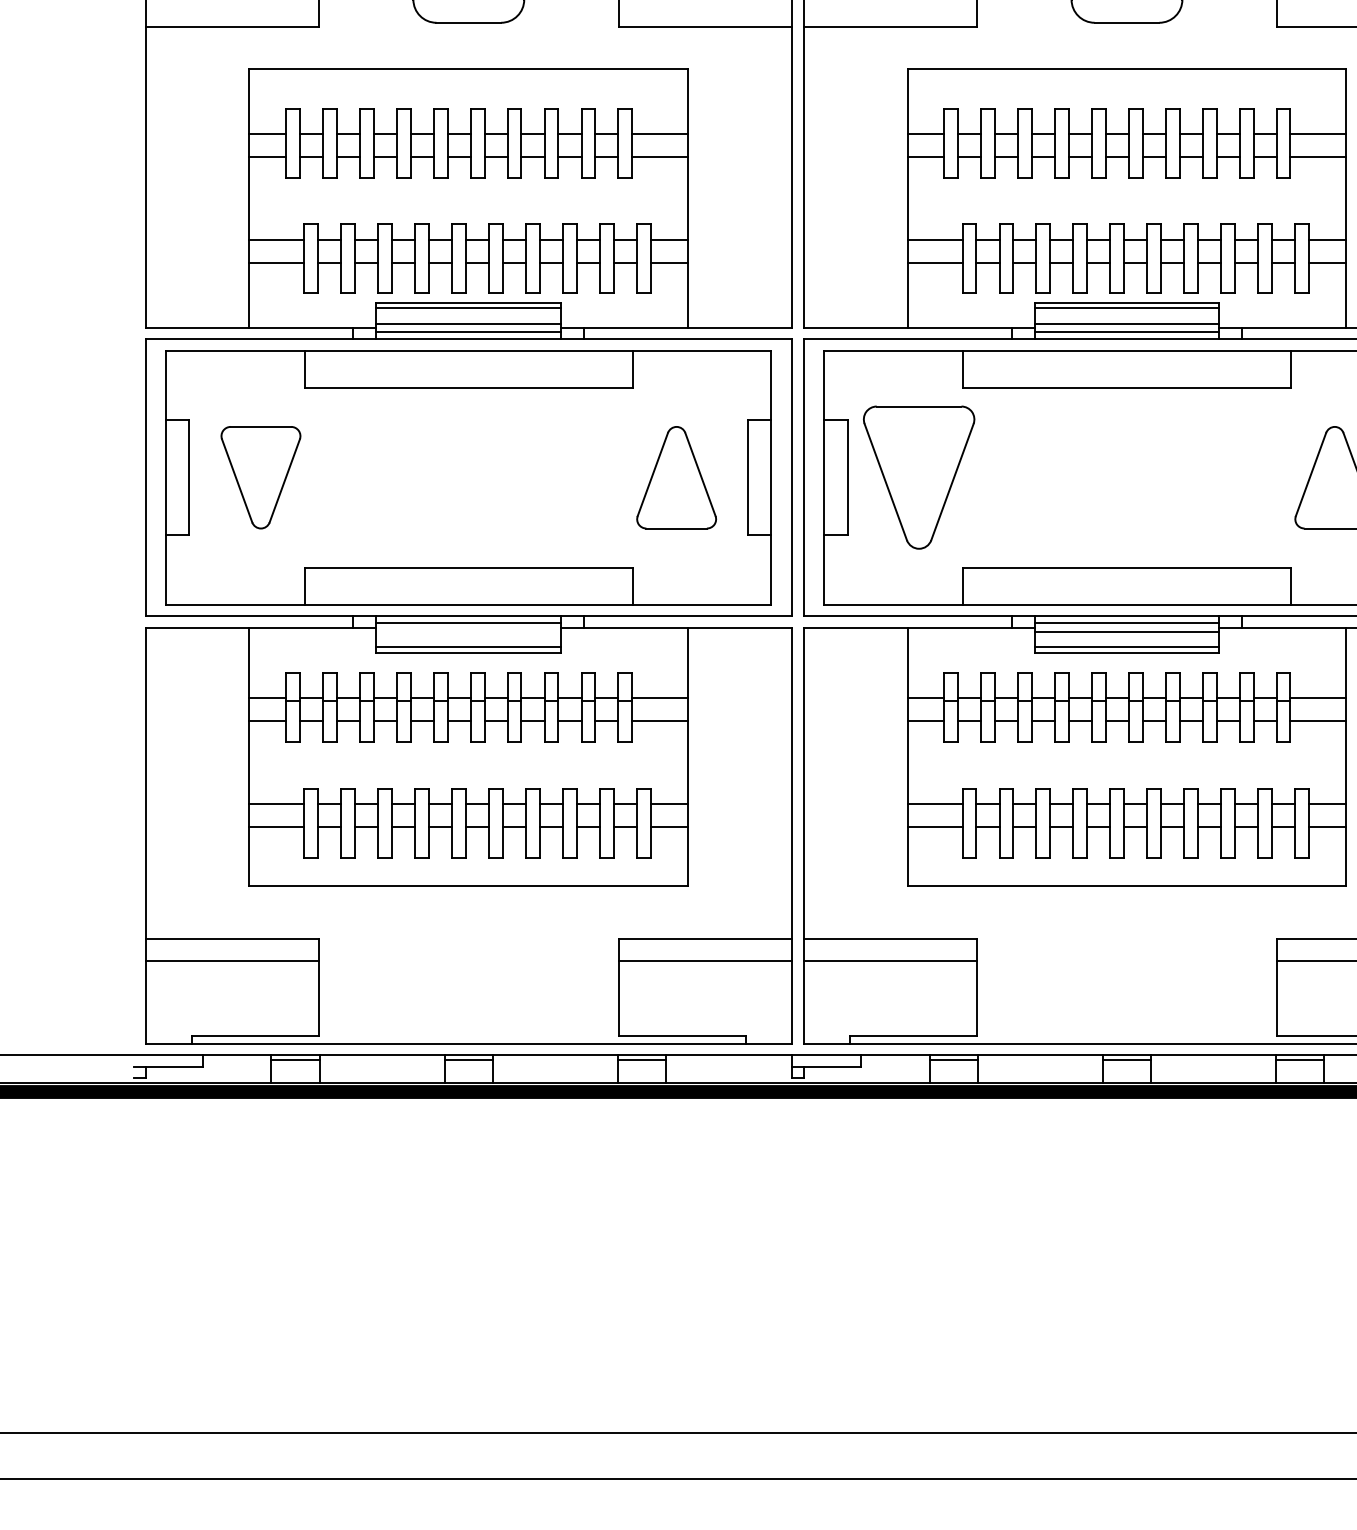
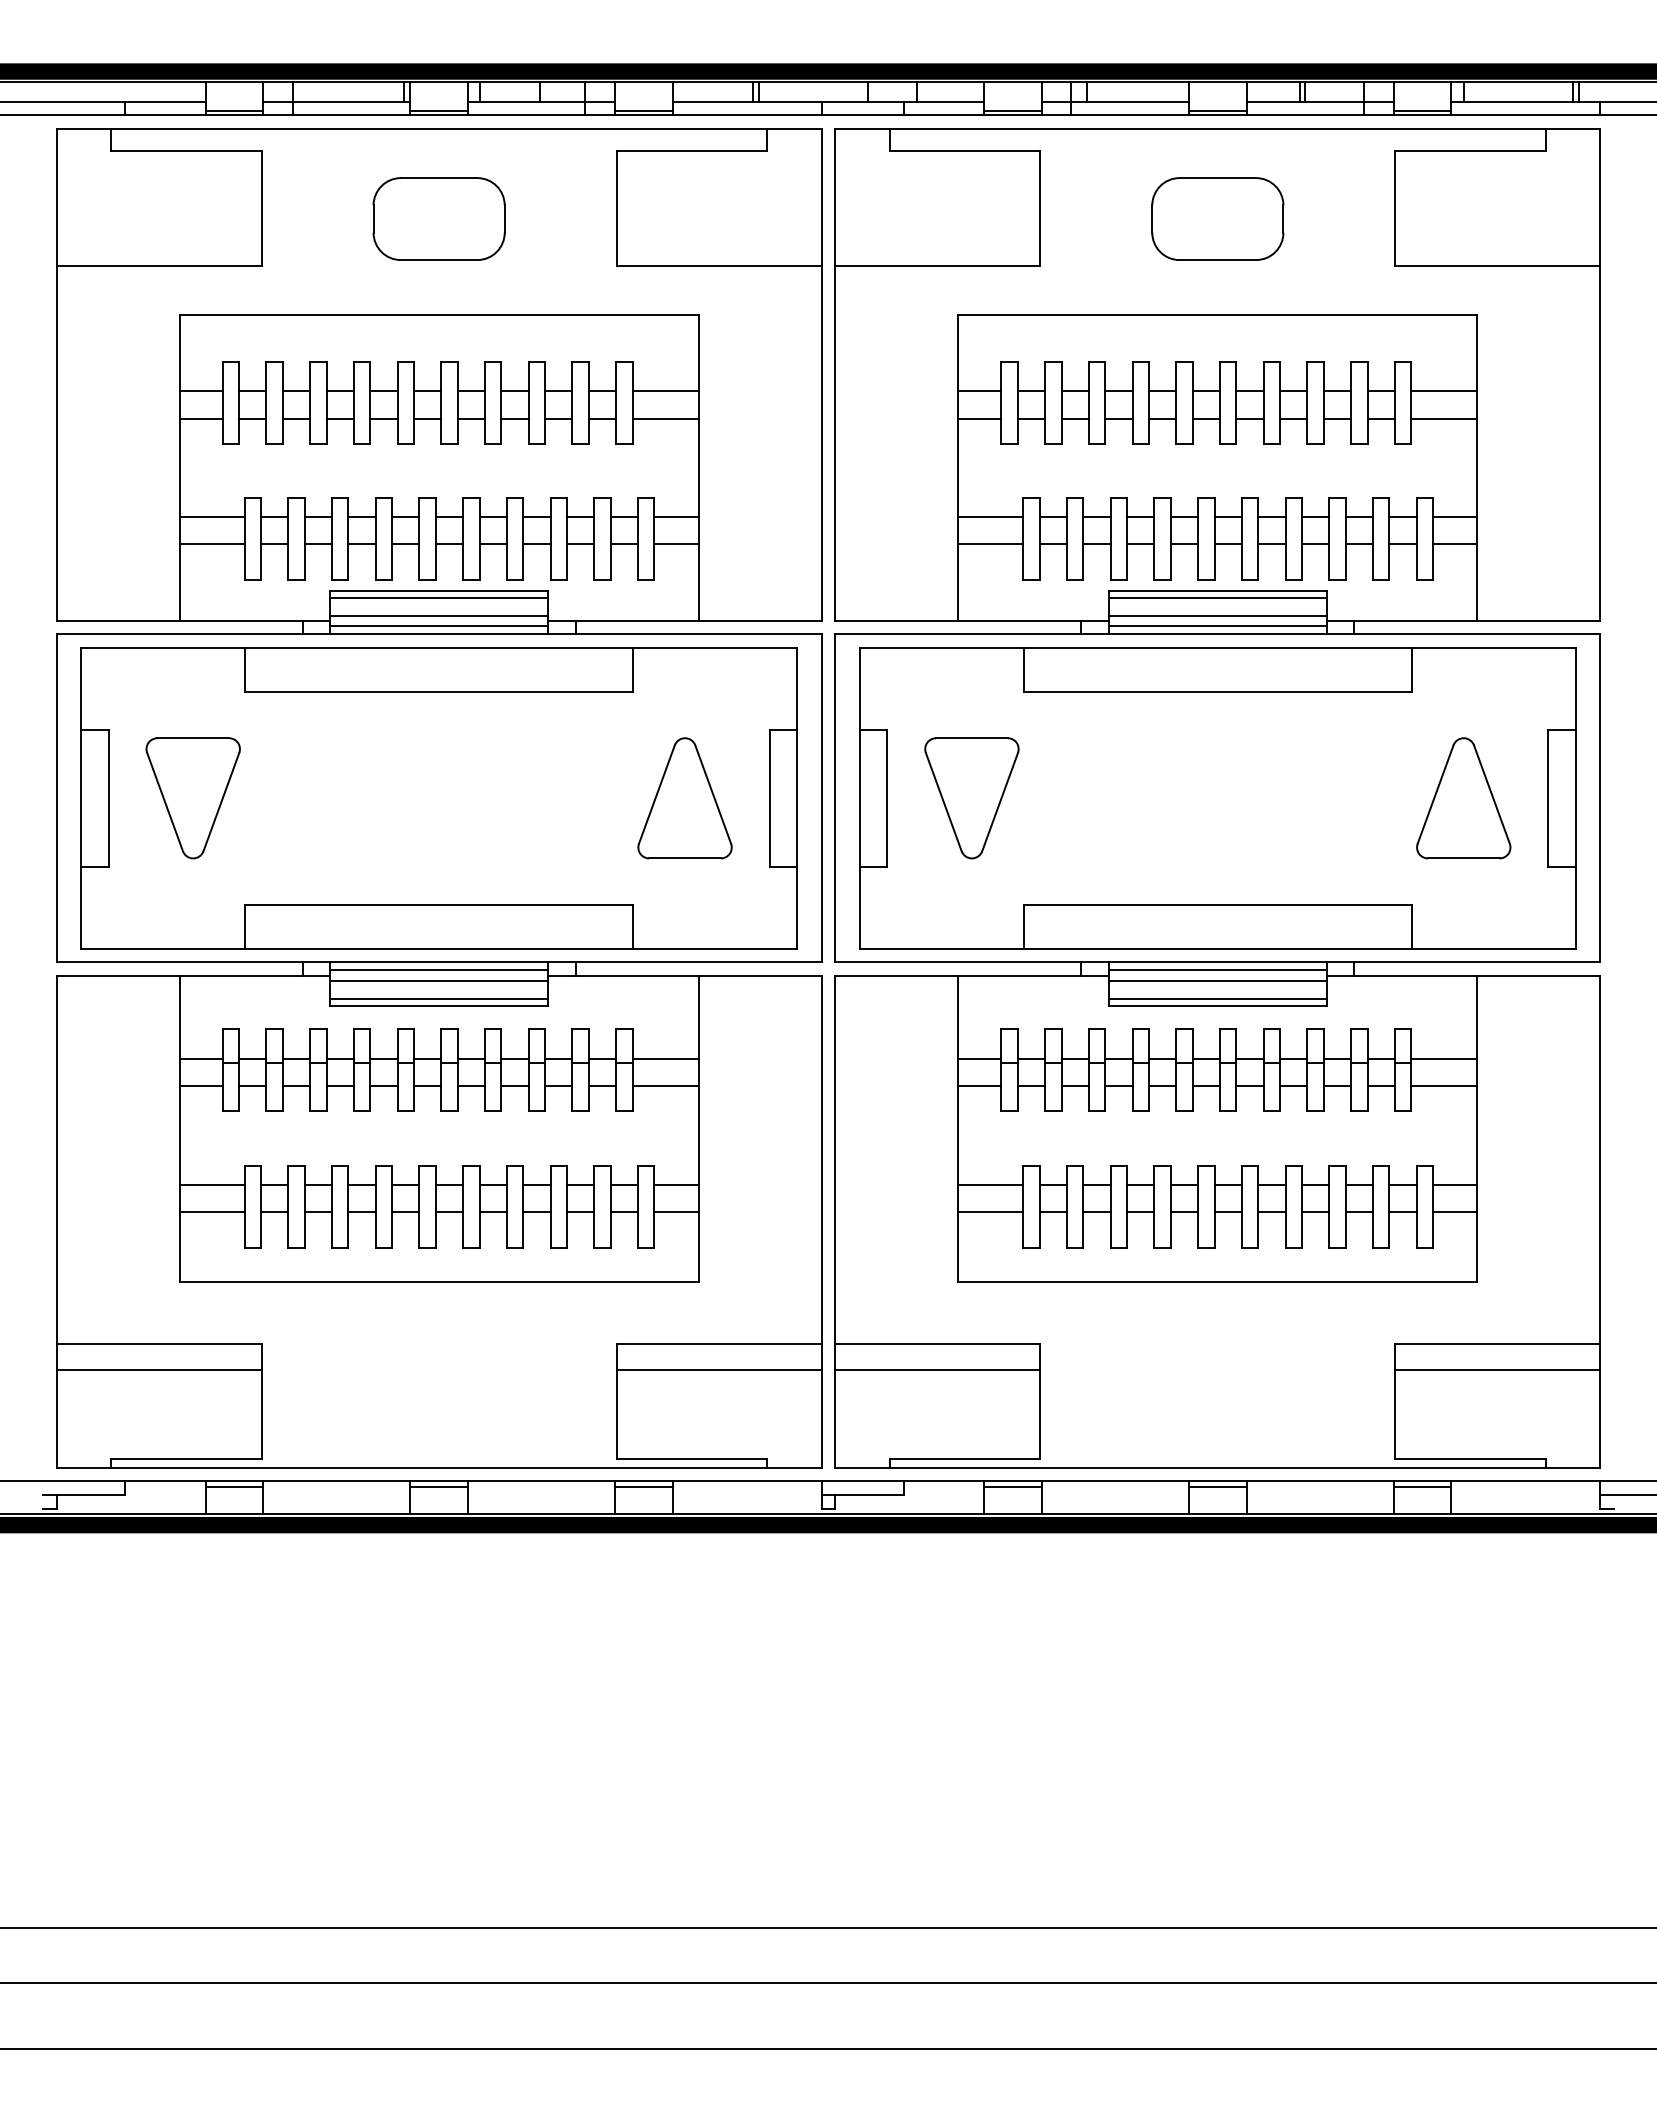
part: (918, 477) -> (971, 798), size x0.71
line: (468, 631) -> (438, 980), added

